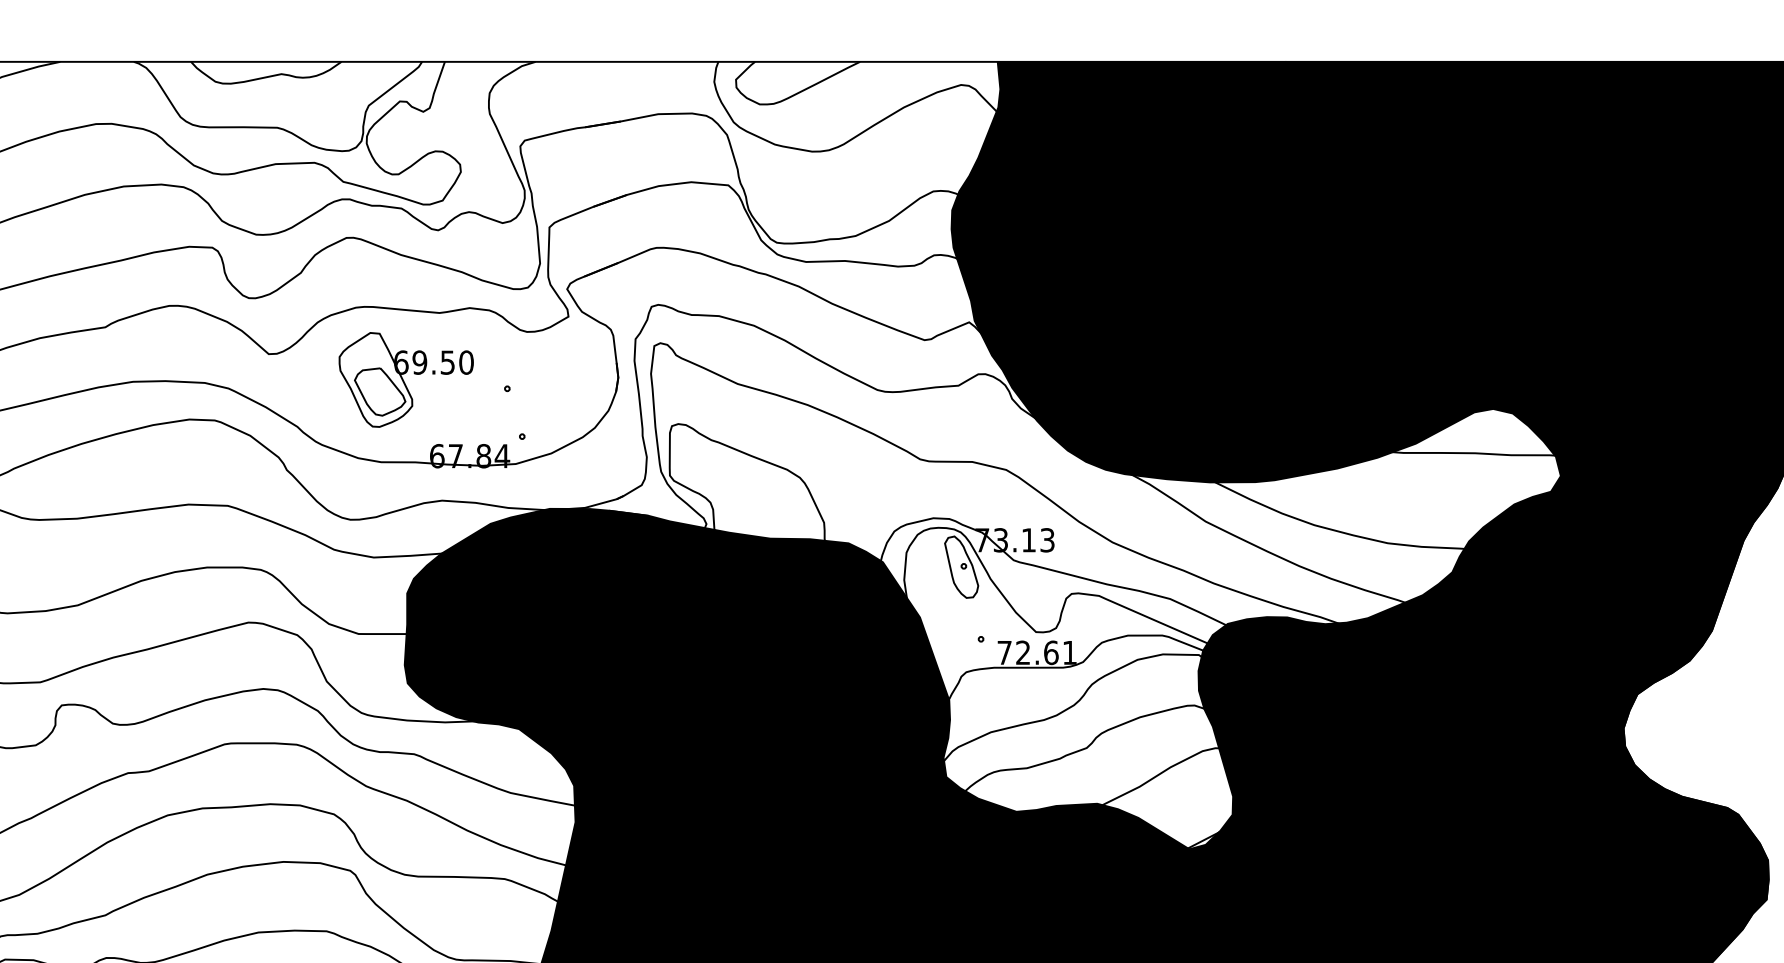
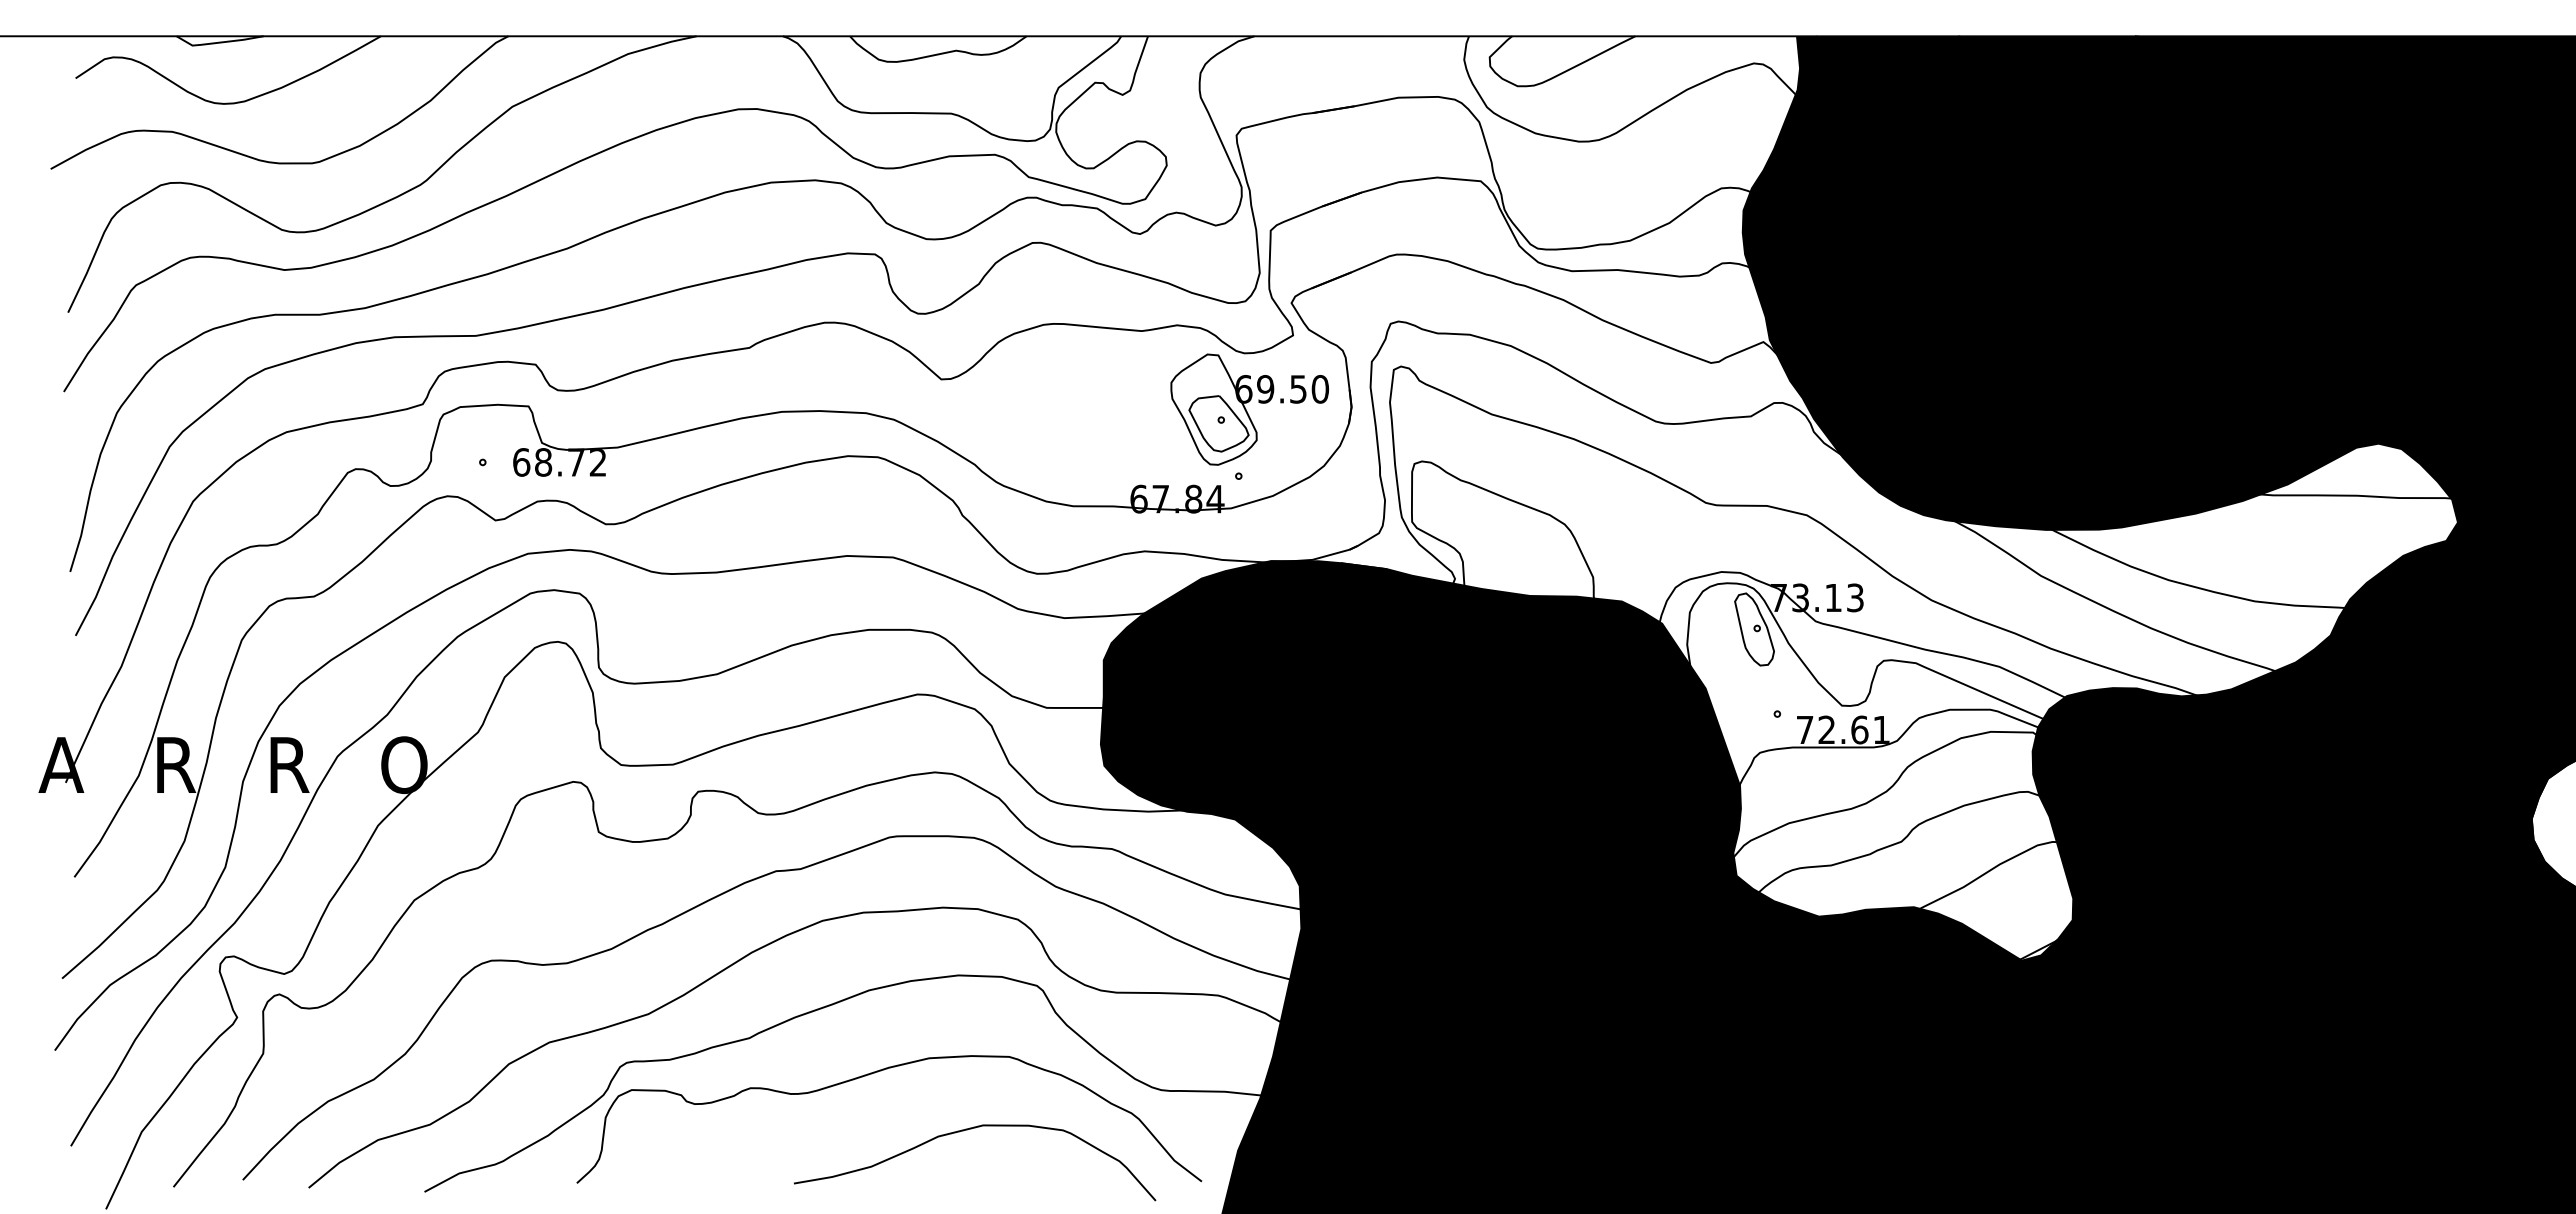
part: (406, 379) -> (1249, 409), moved

